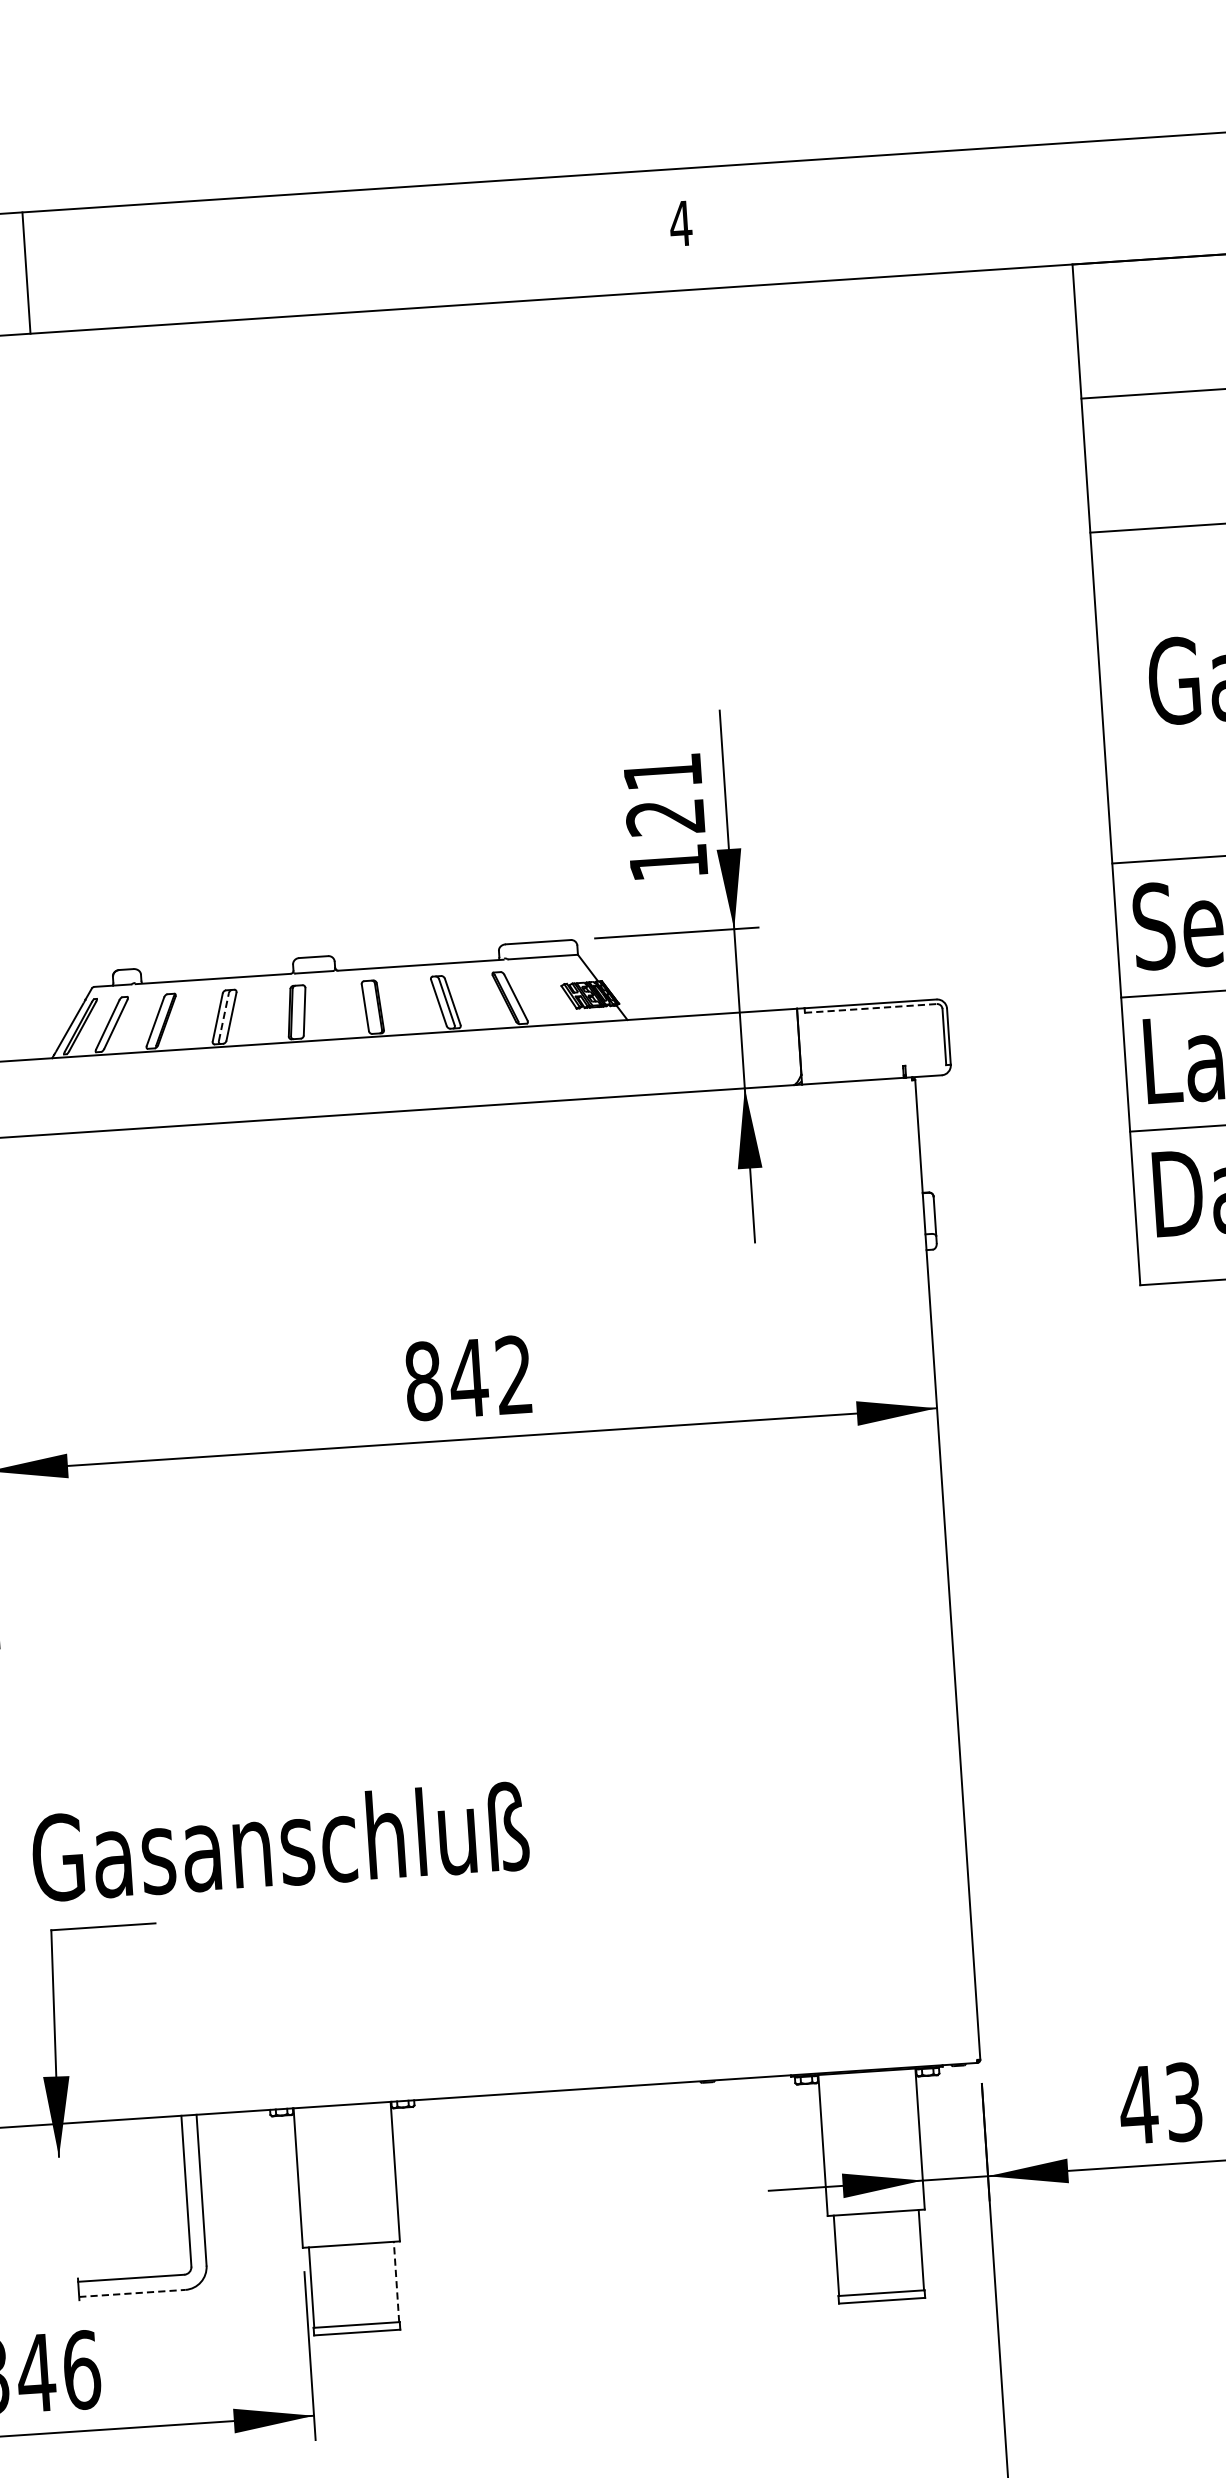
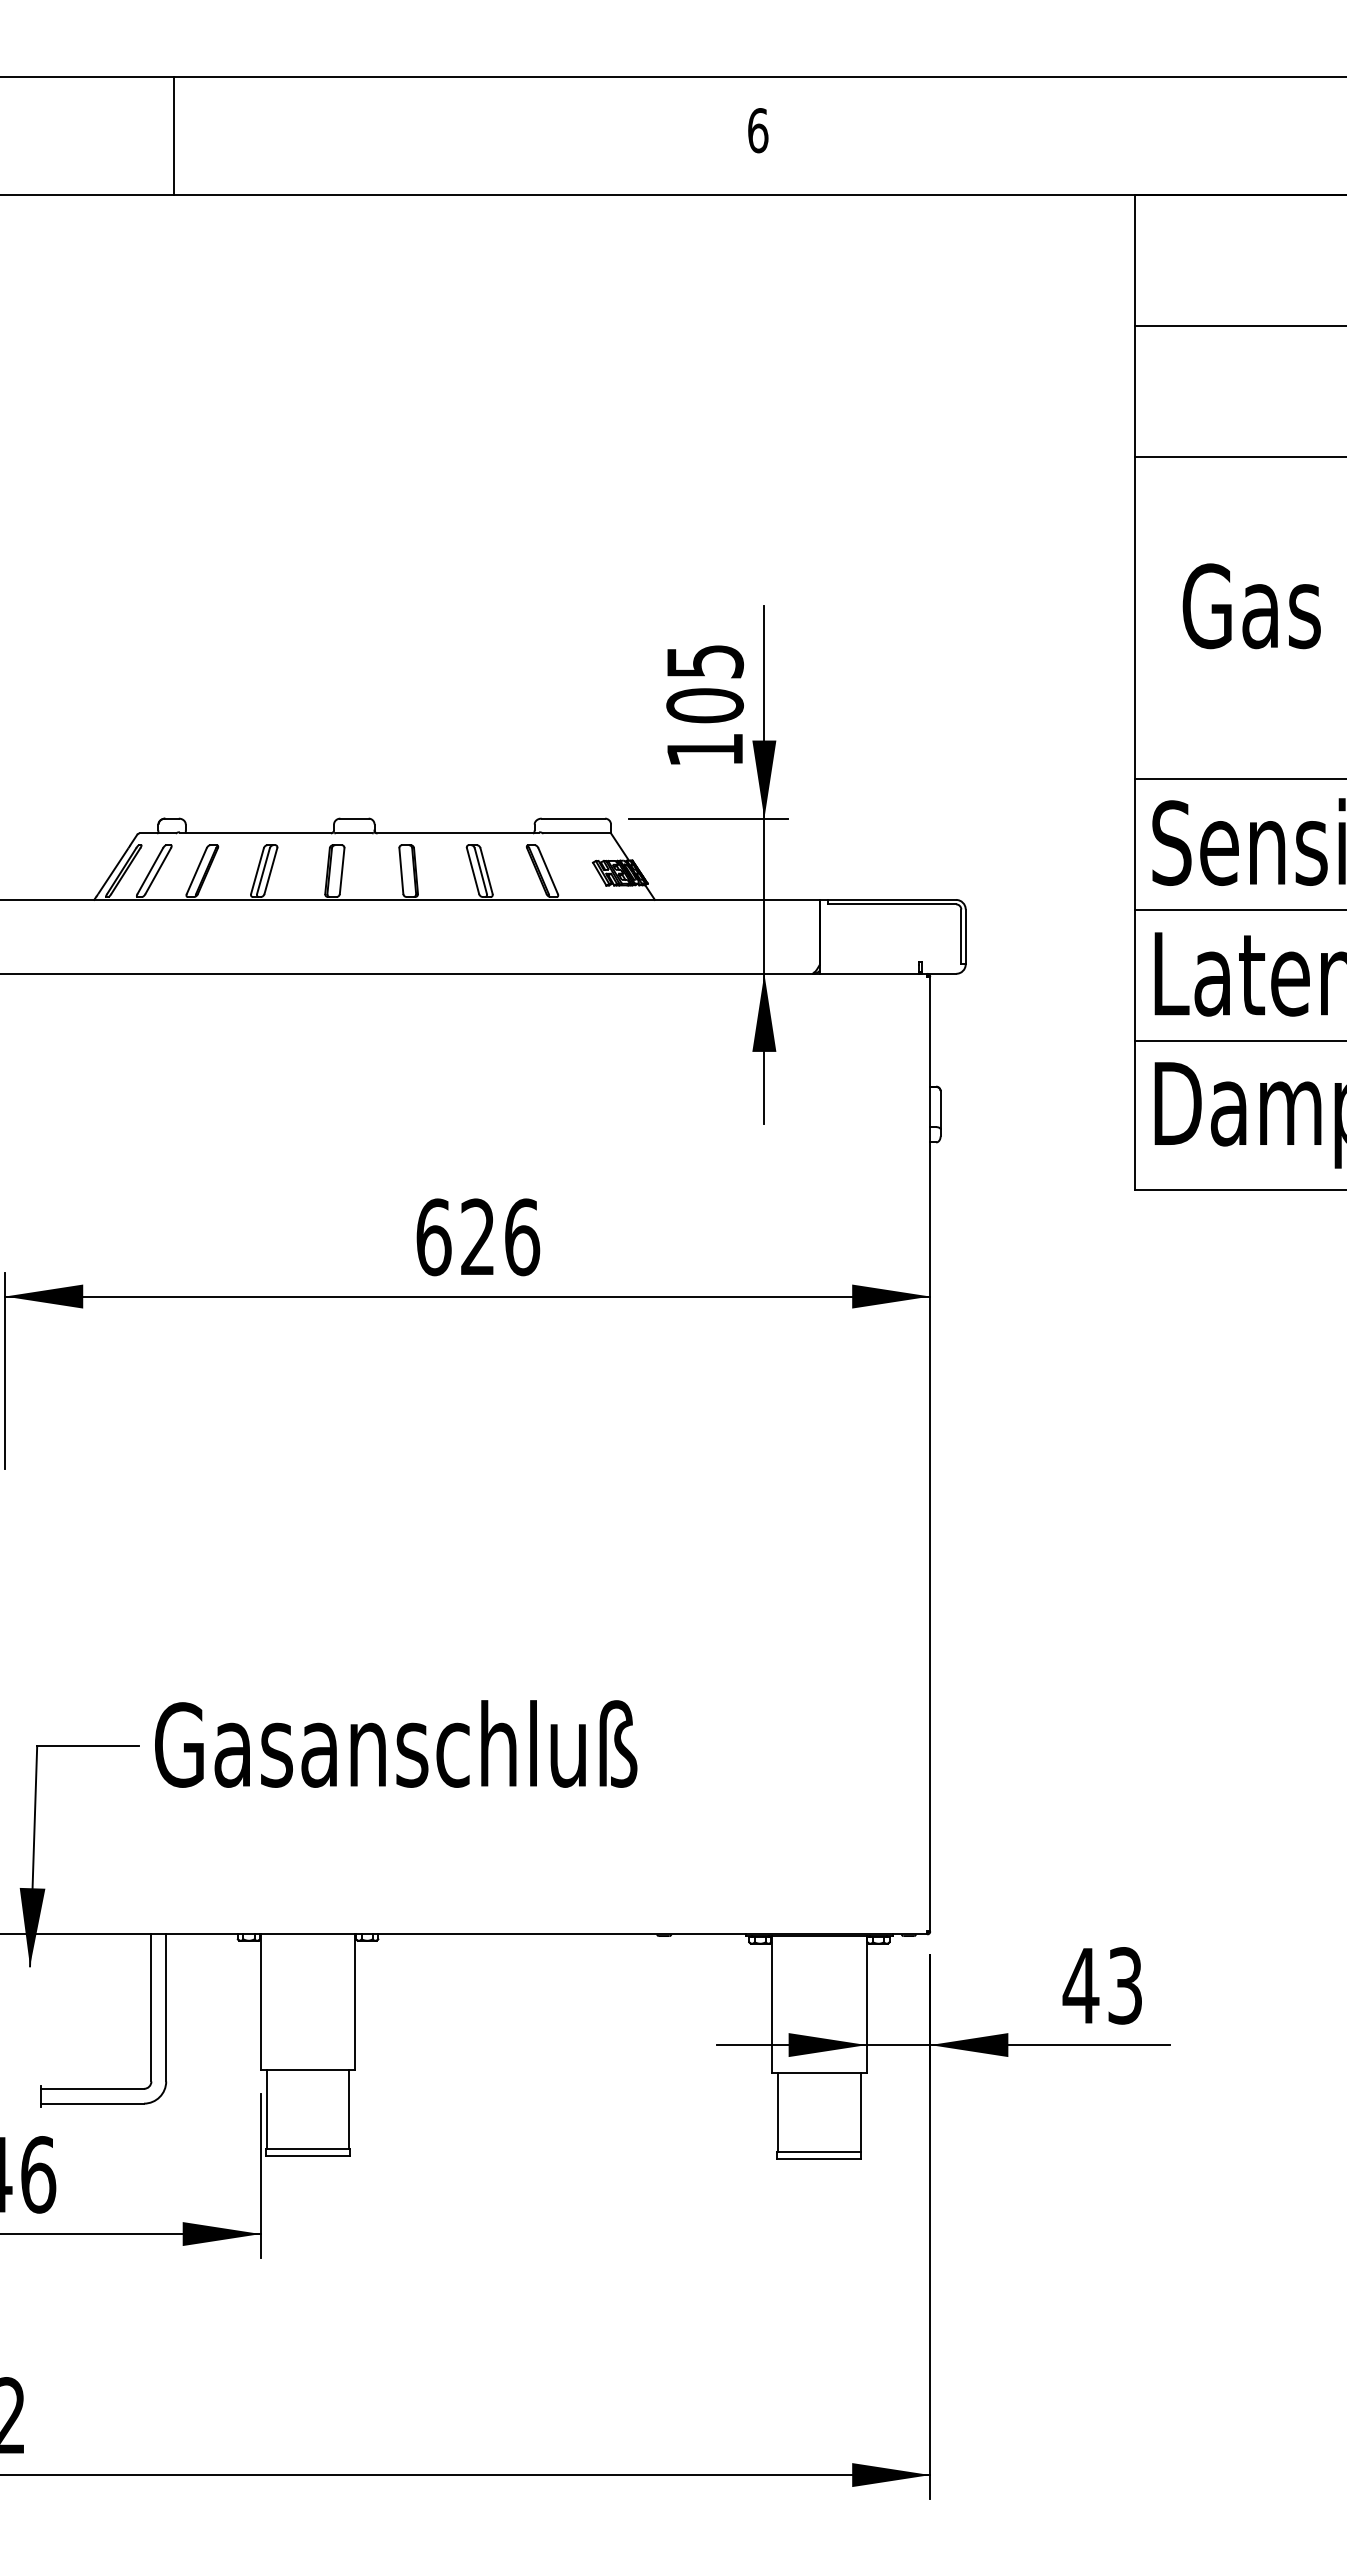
text: (680, 223) -> (757, 130), 4 -> 6
line: (26, 273) -> (173, 136), moved
text: (664, 795) -> (705, 684), 121 -> 105
line: (871, 1008) -> (892, 904), dashed -> solid
line: (223, 1017) -> (263, 871), dashed -> solid
text: (469, 1378) -> (478, 1237), 842 -> 626
text: (280, 1841) -> (396, 1743), moved
line: (396, 2281) -> (349, 2109), dashed -> solid
line: (132, 2293) -> (92, 2103), dashed -> solid

